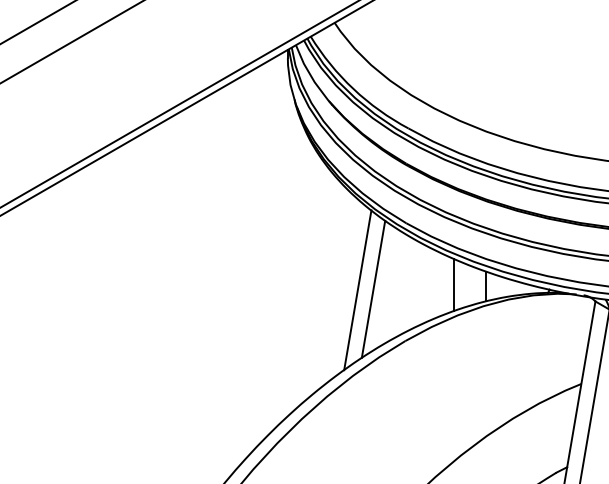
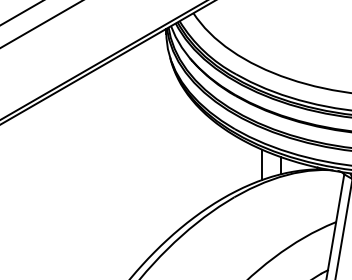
line: (357, 289) -> (206, 167), removed
line: (372, 289) -> (215, 167), removed

